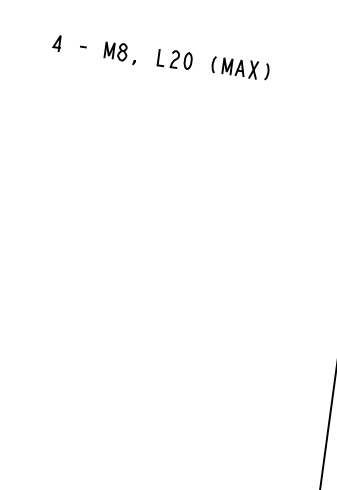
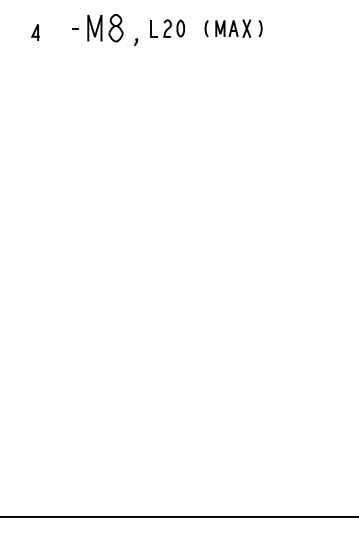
line: (57, 43) -> (35, 32), moved
part: (120, 52) -> (112, 29), size x1.6

